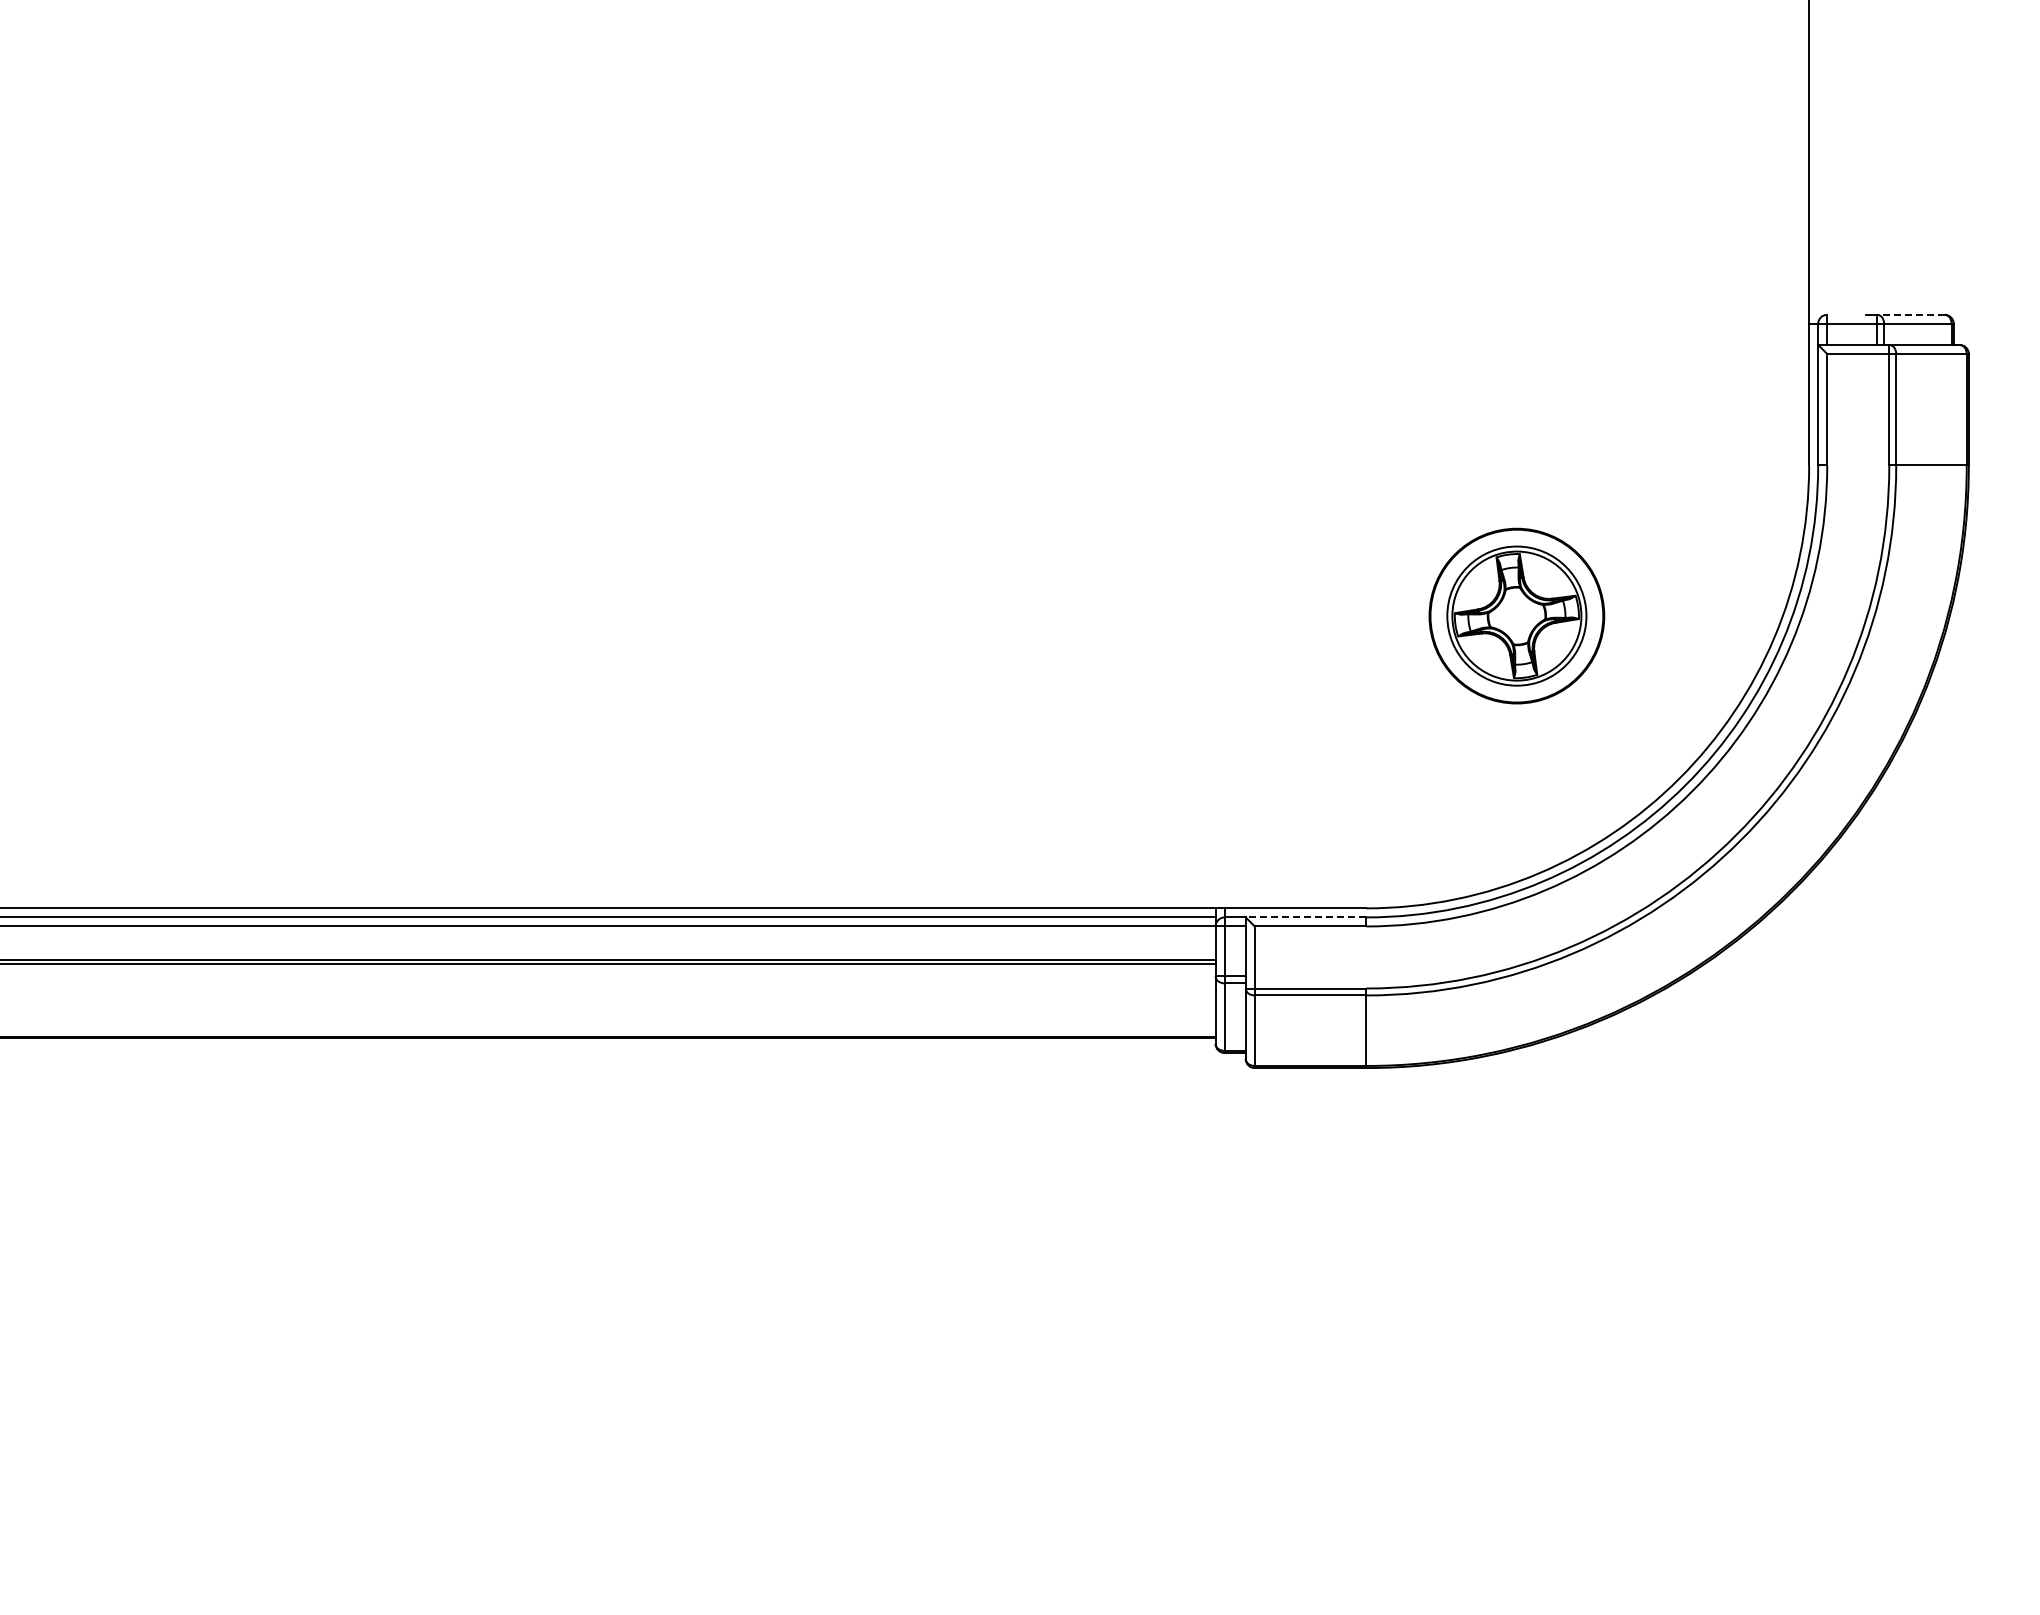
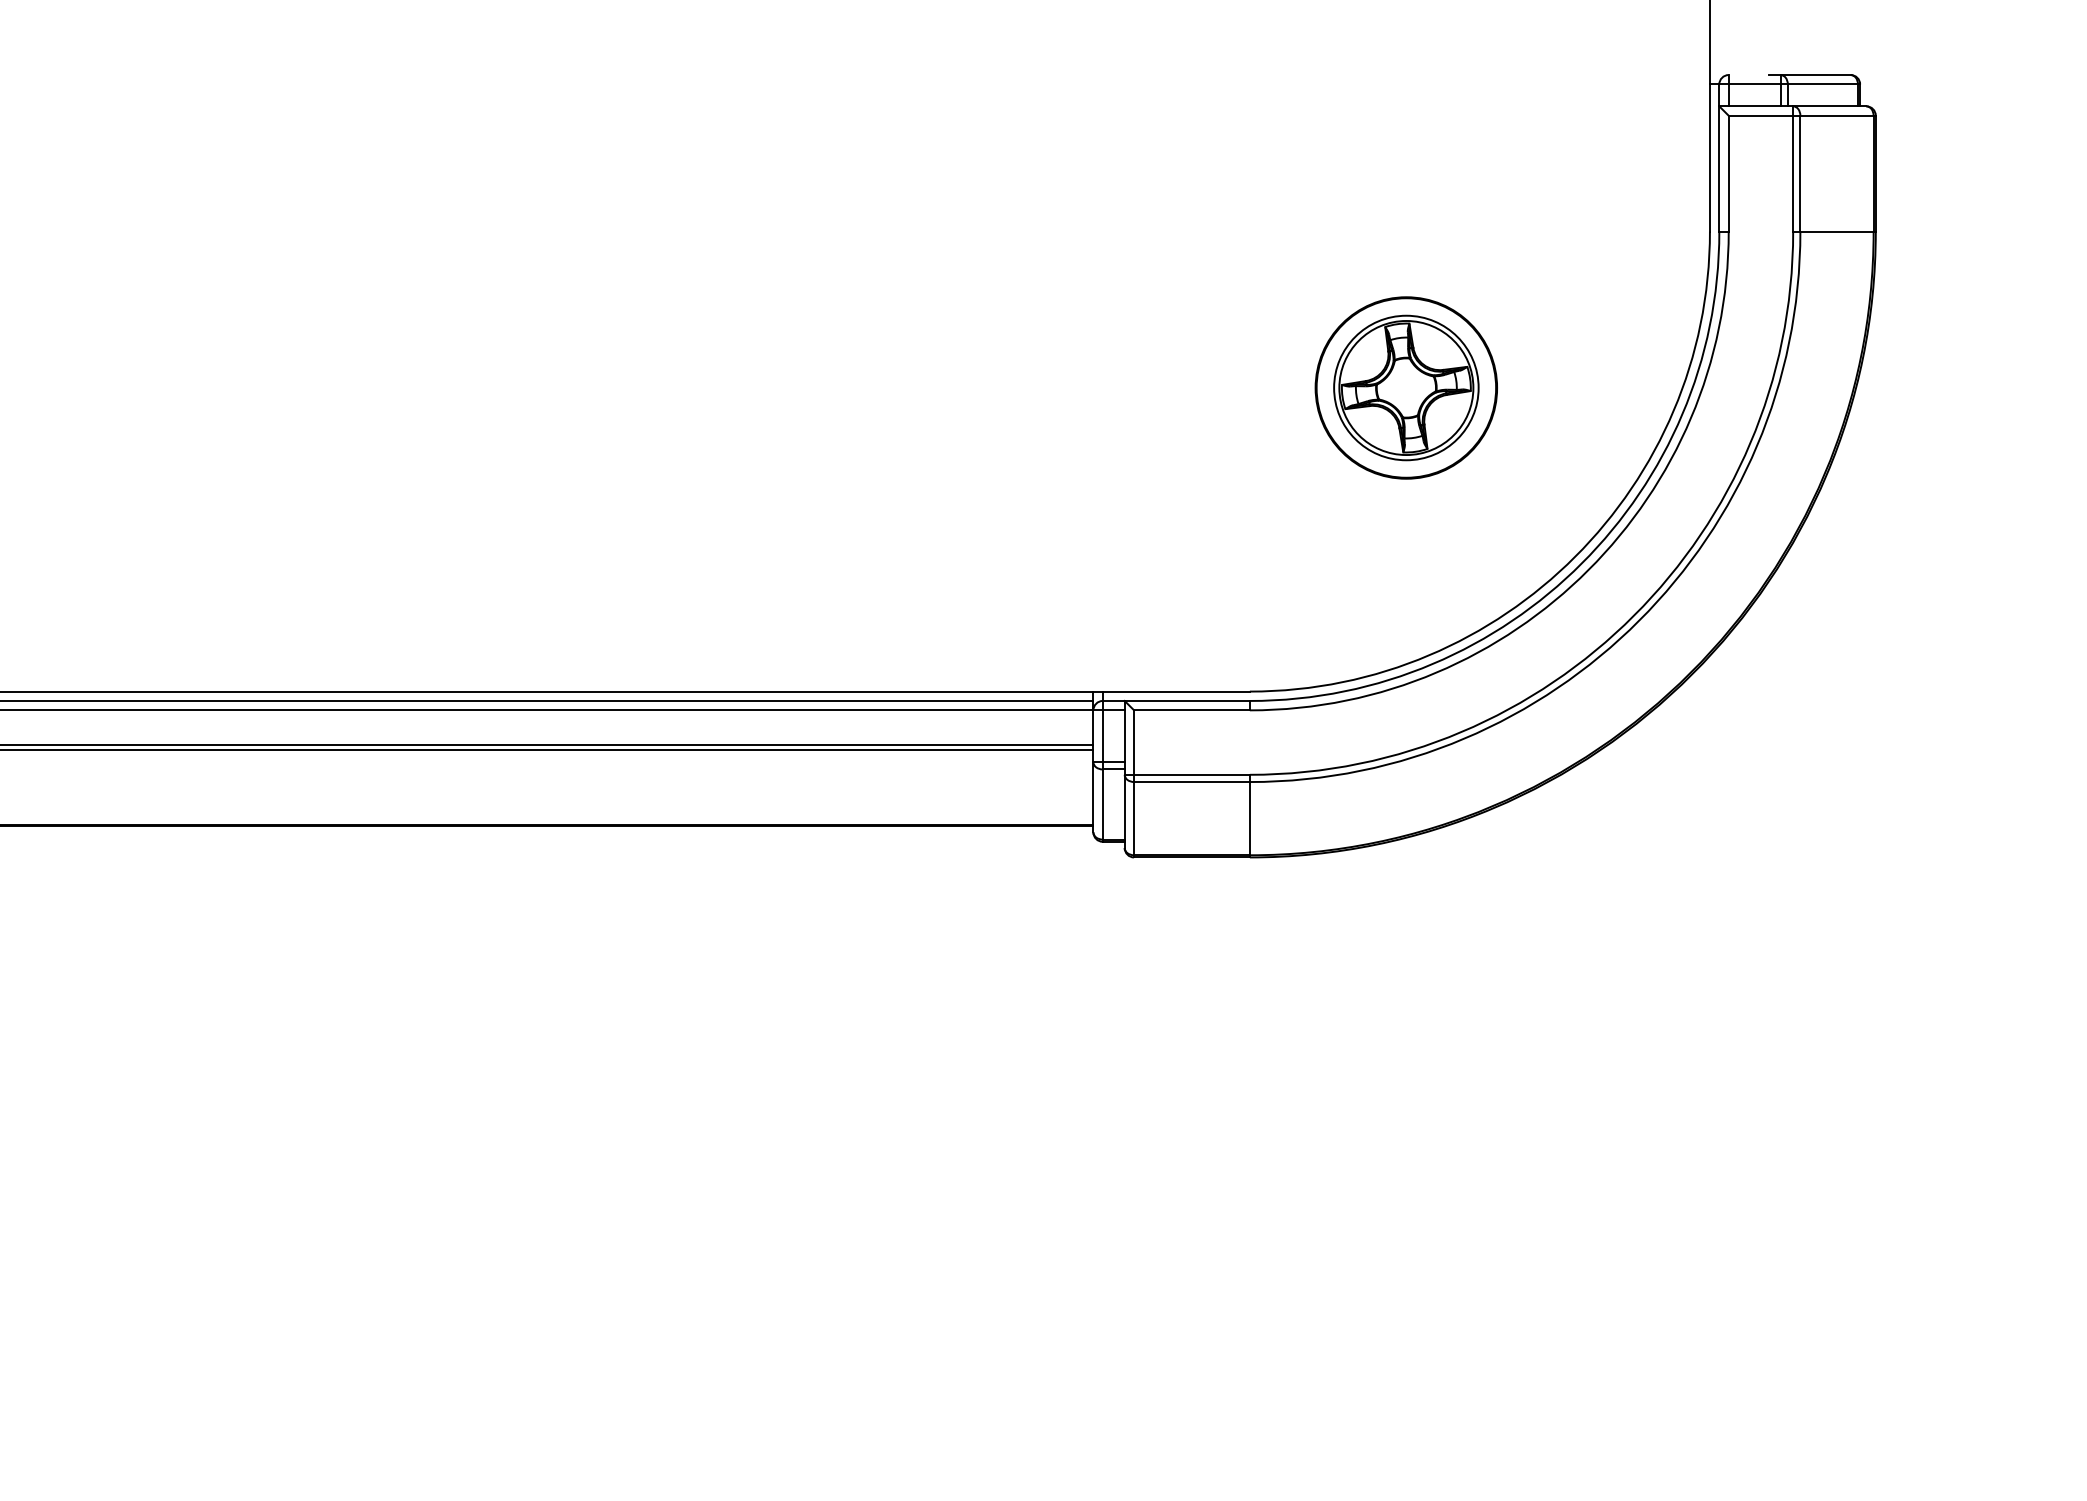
line: (1910, 314) -> (1815, 74), dashed -> solid
line: (1305, 917) -> (1186, 701), dashed -> solid

